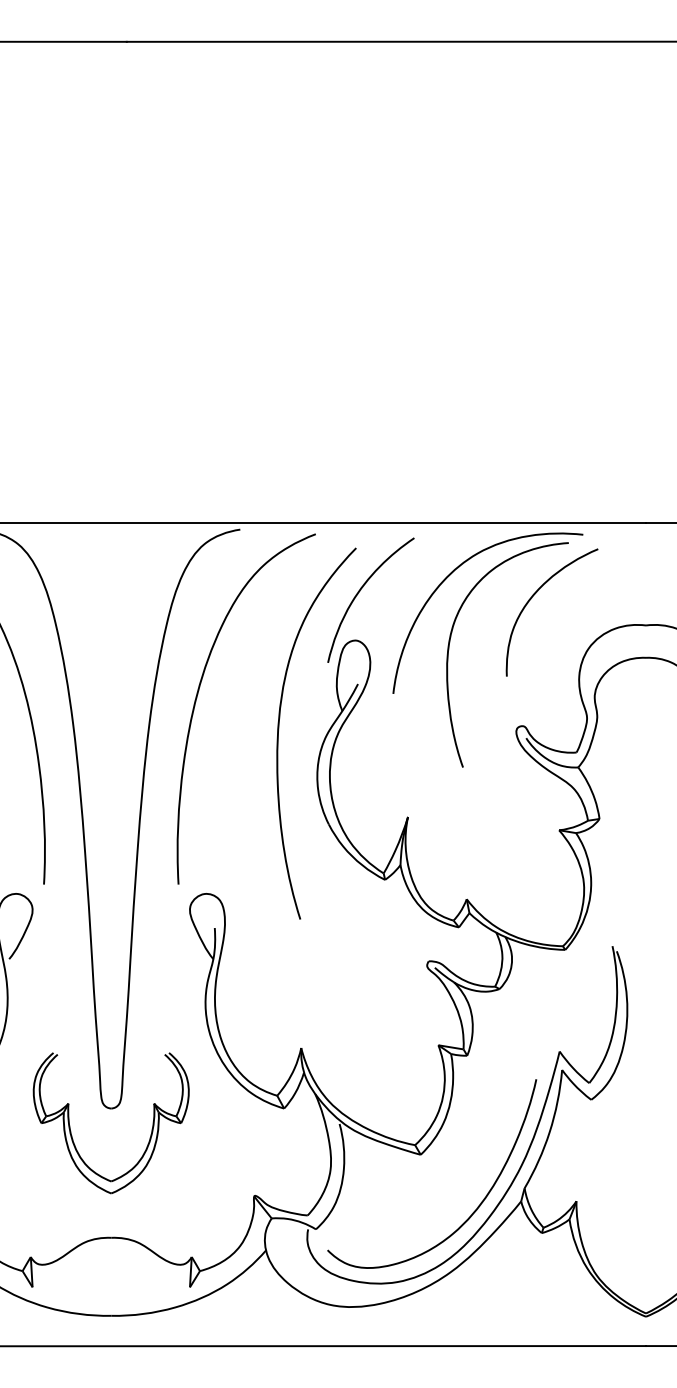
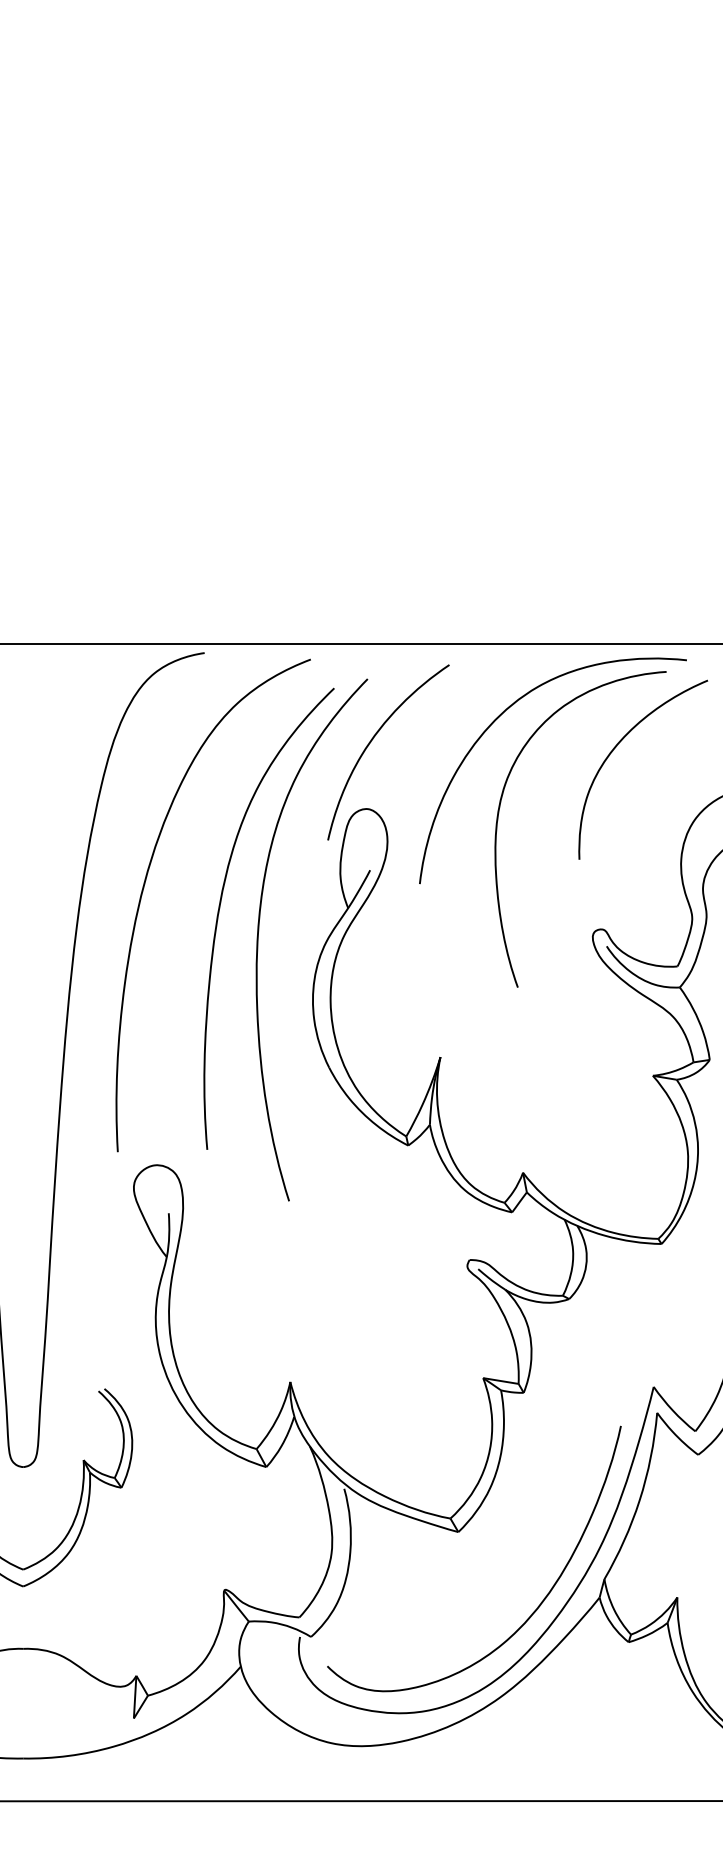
curve: (251, 713) -> (220, 911), added

